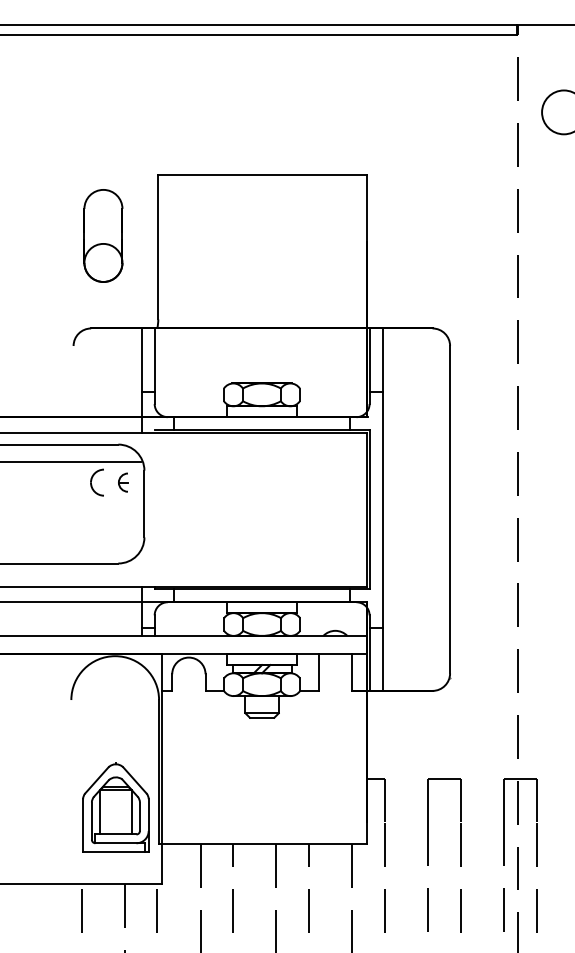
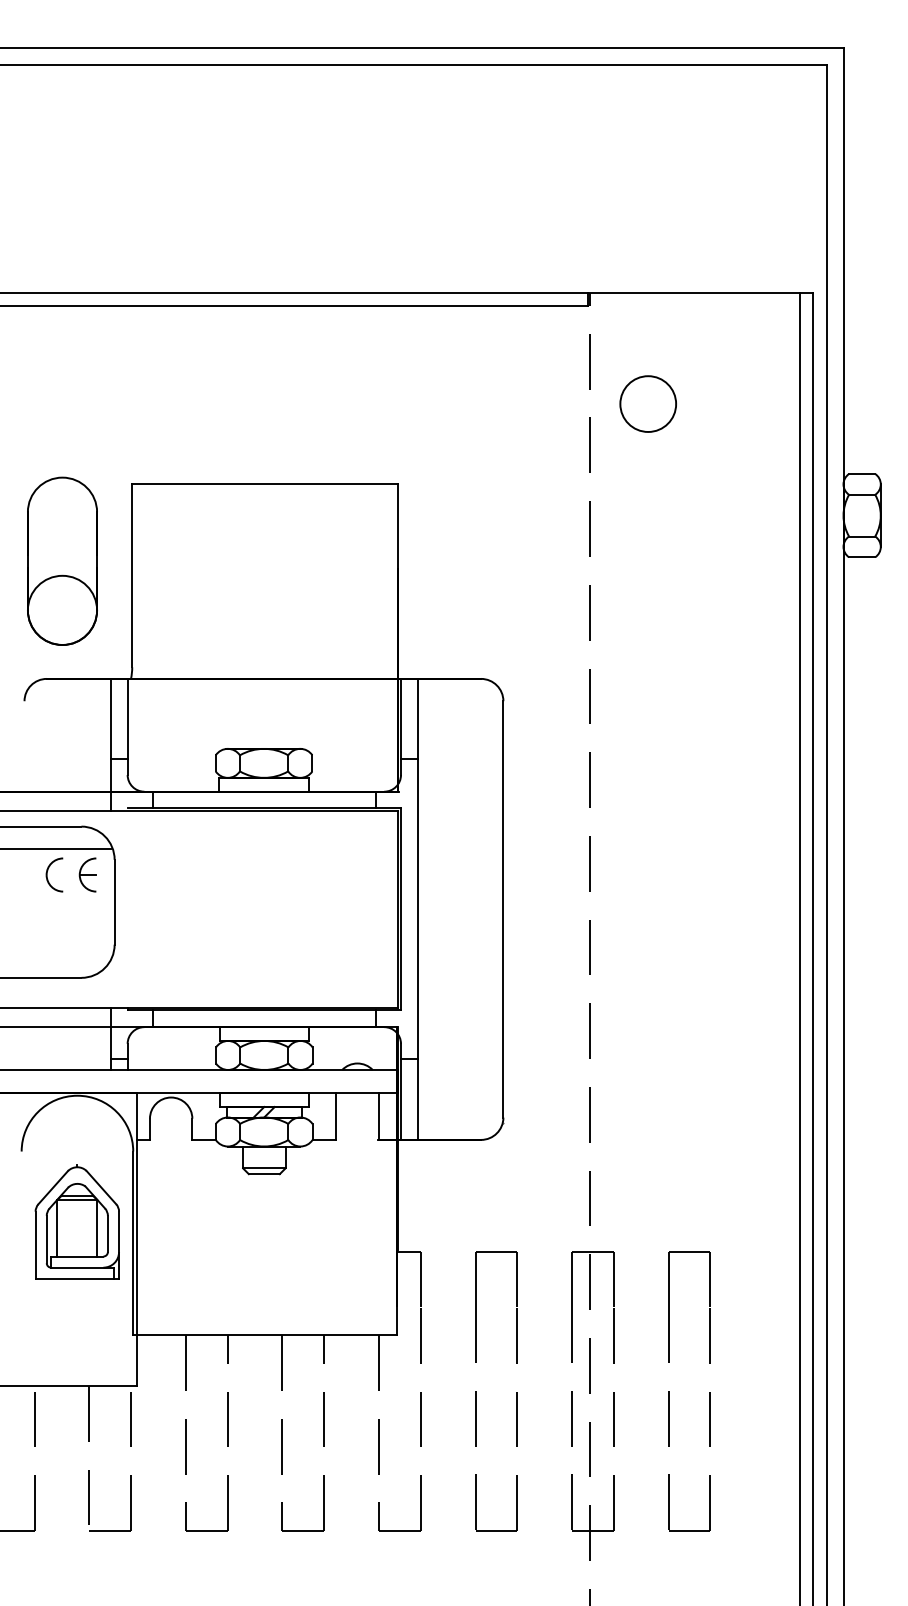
part: (103, 235) -> (62, 560), size x1.43
part: (123, 482) -> (87, 874), size x1.43
part: (115, 806) -> (76, 1221), moved

